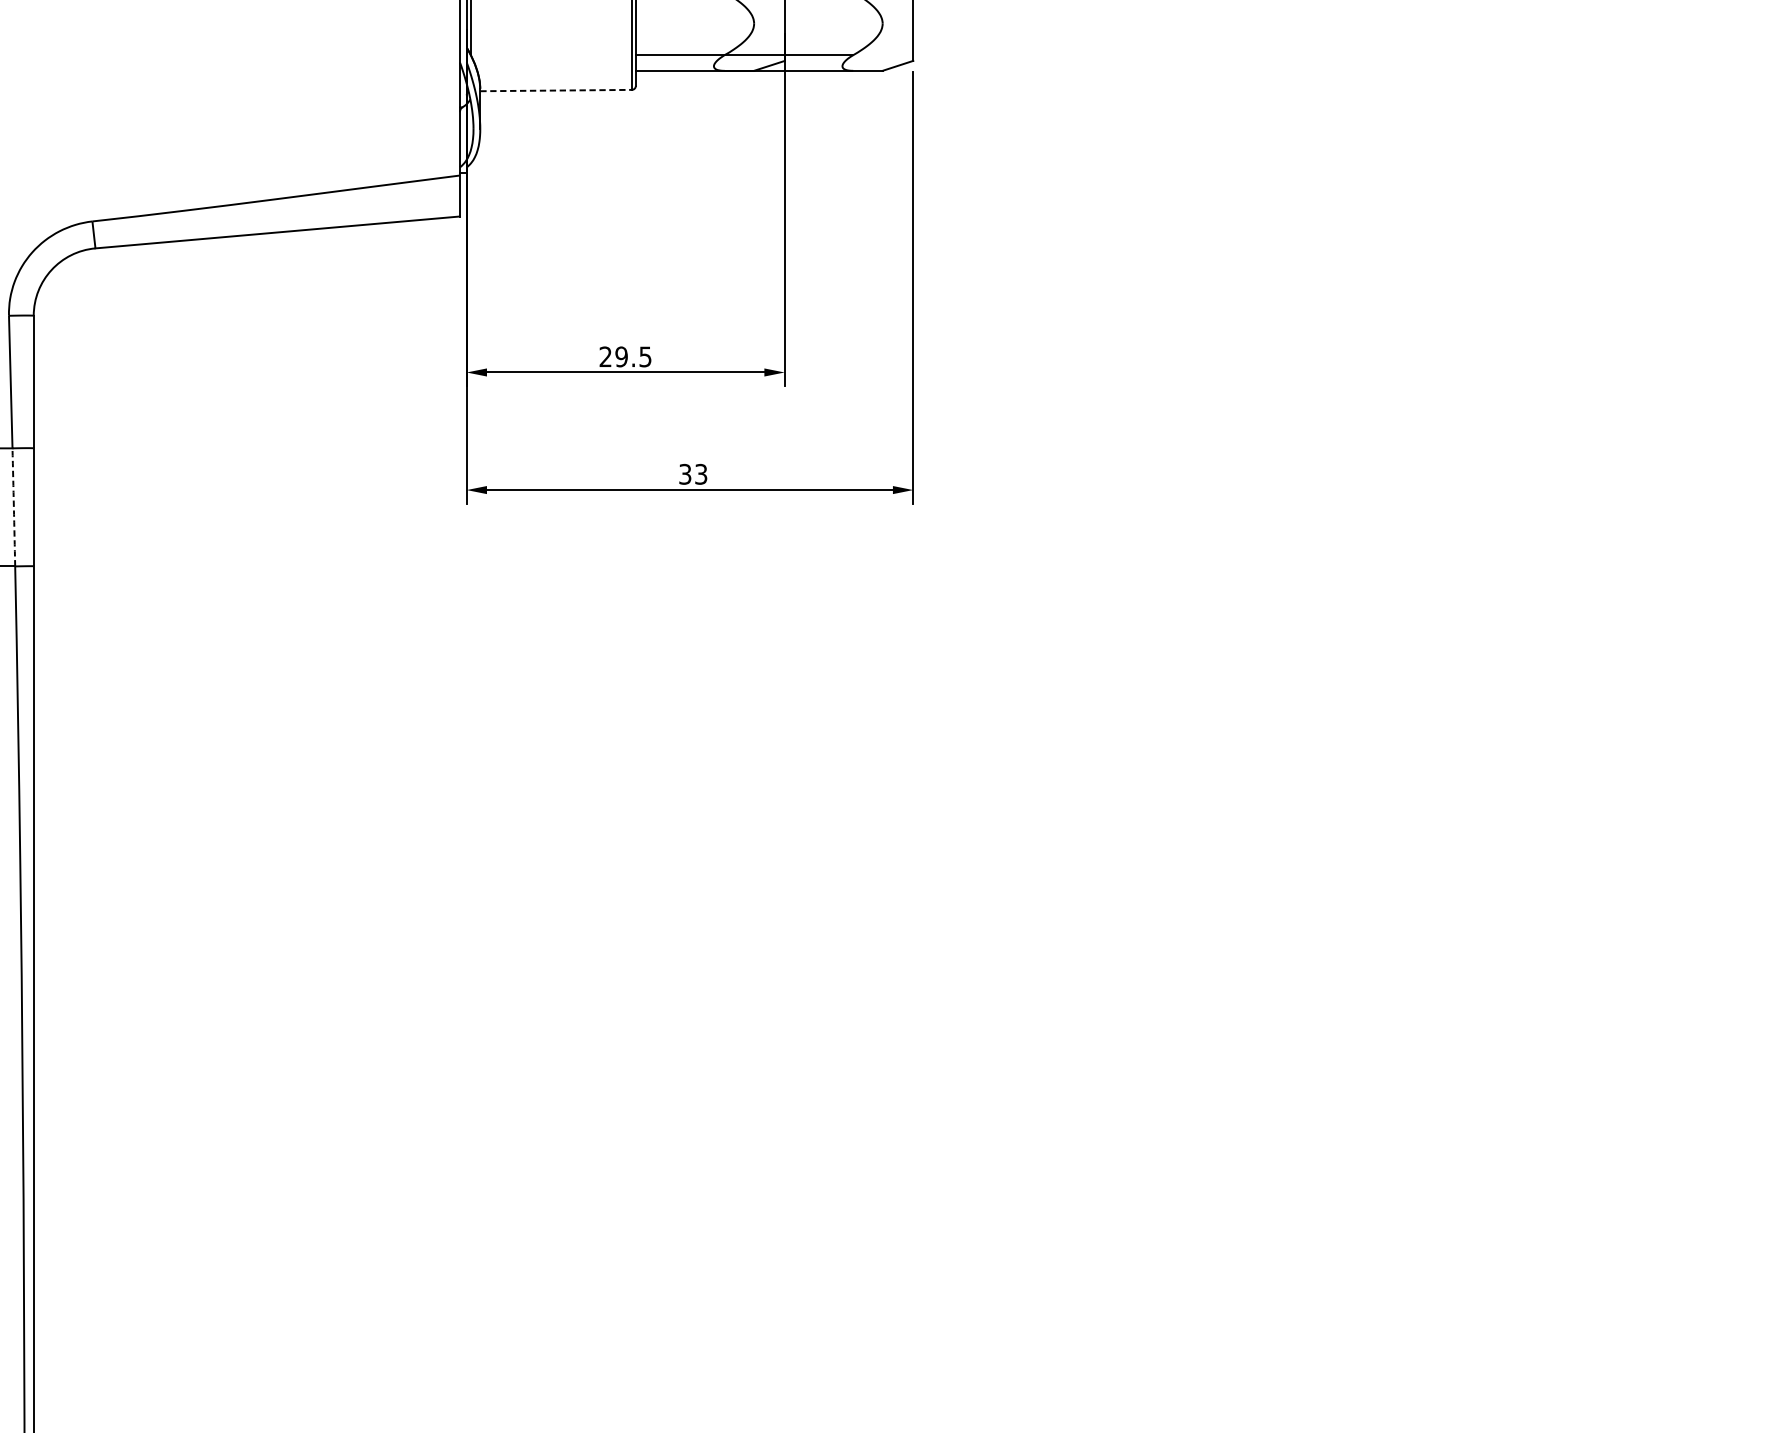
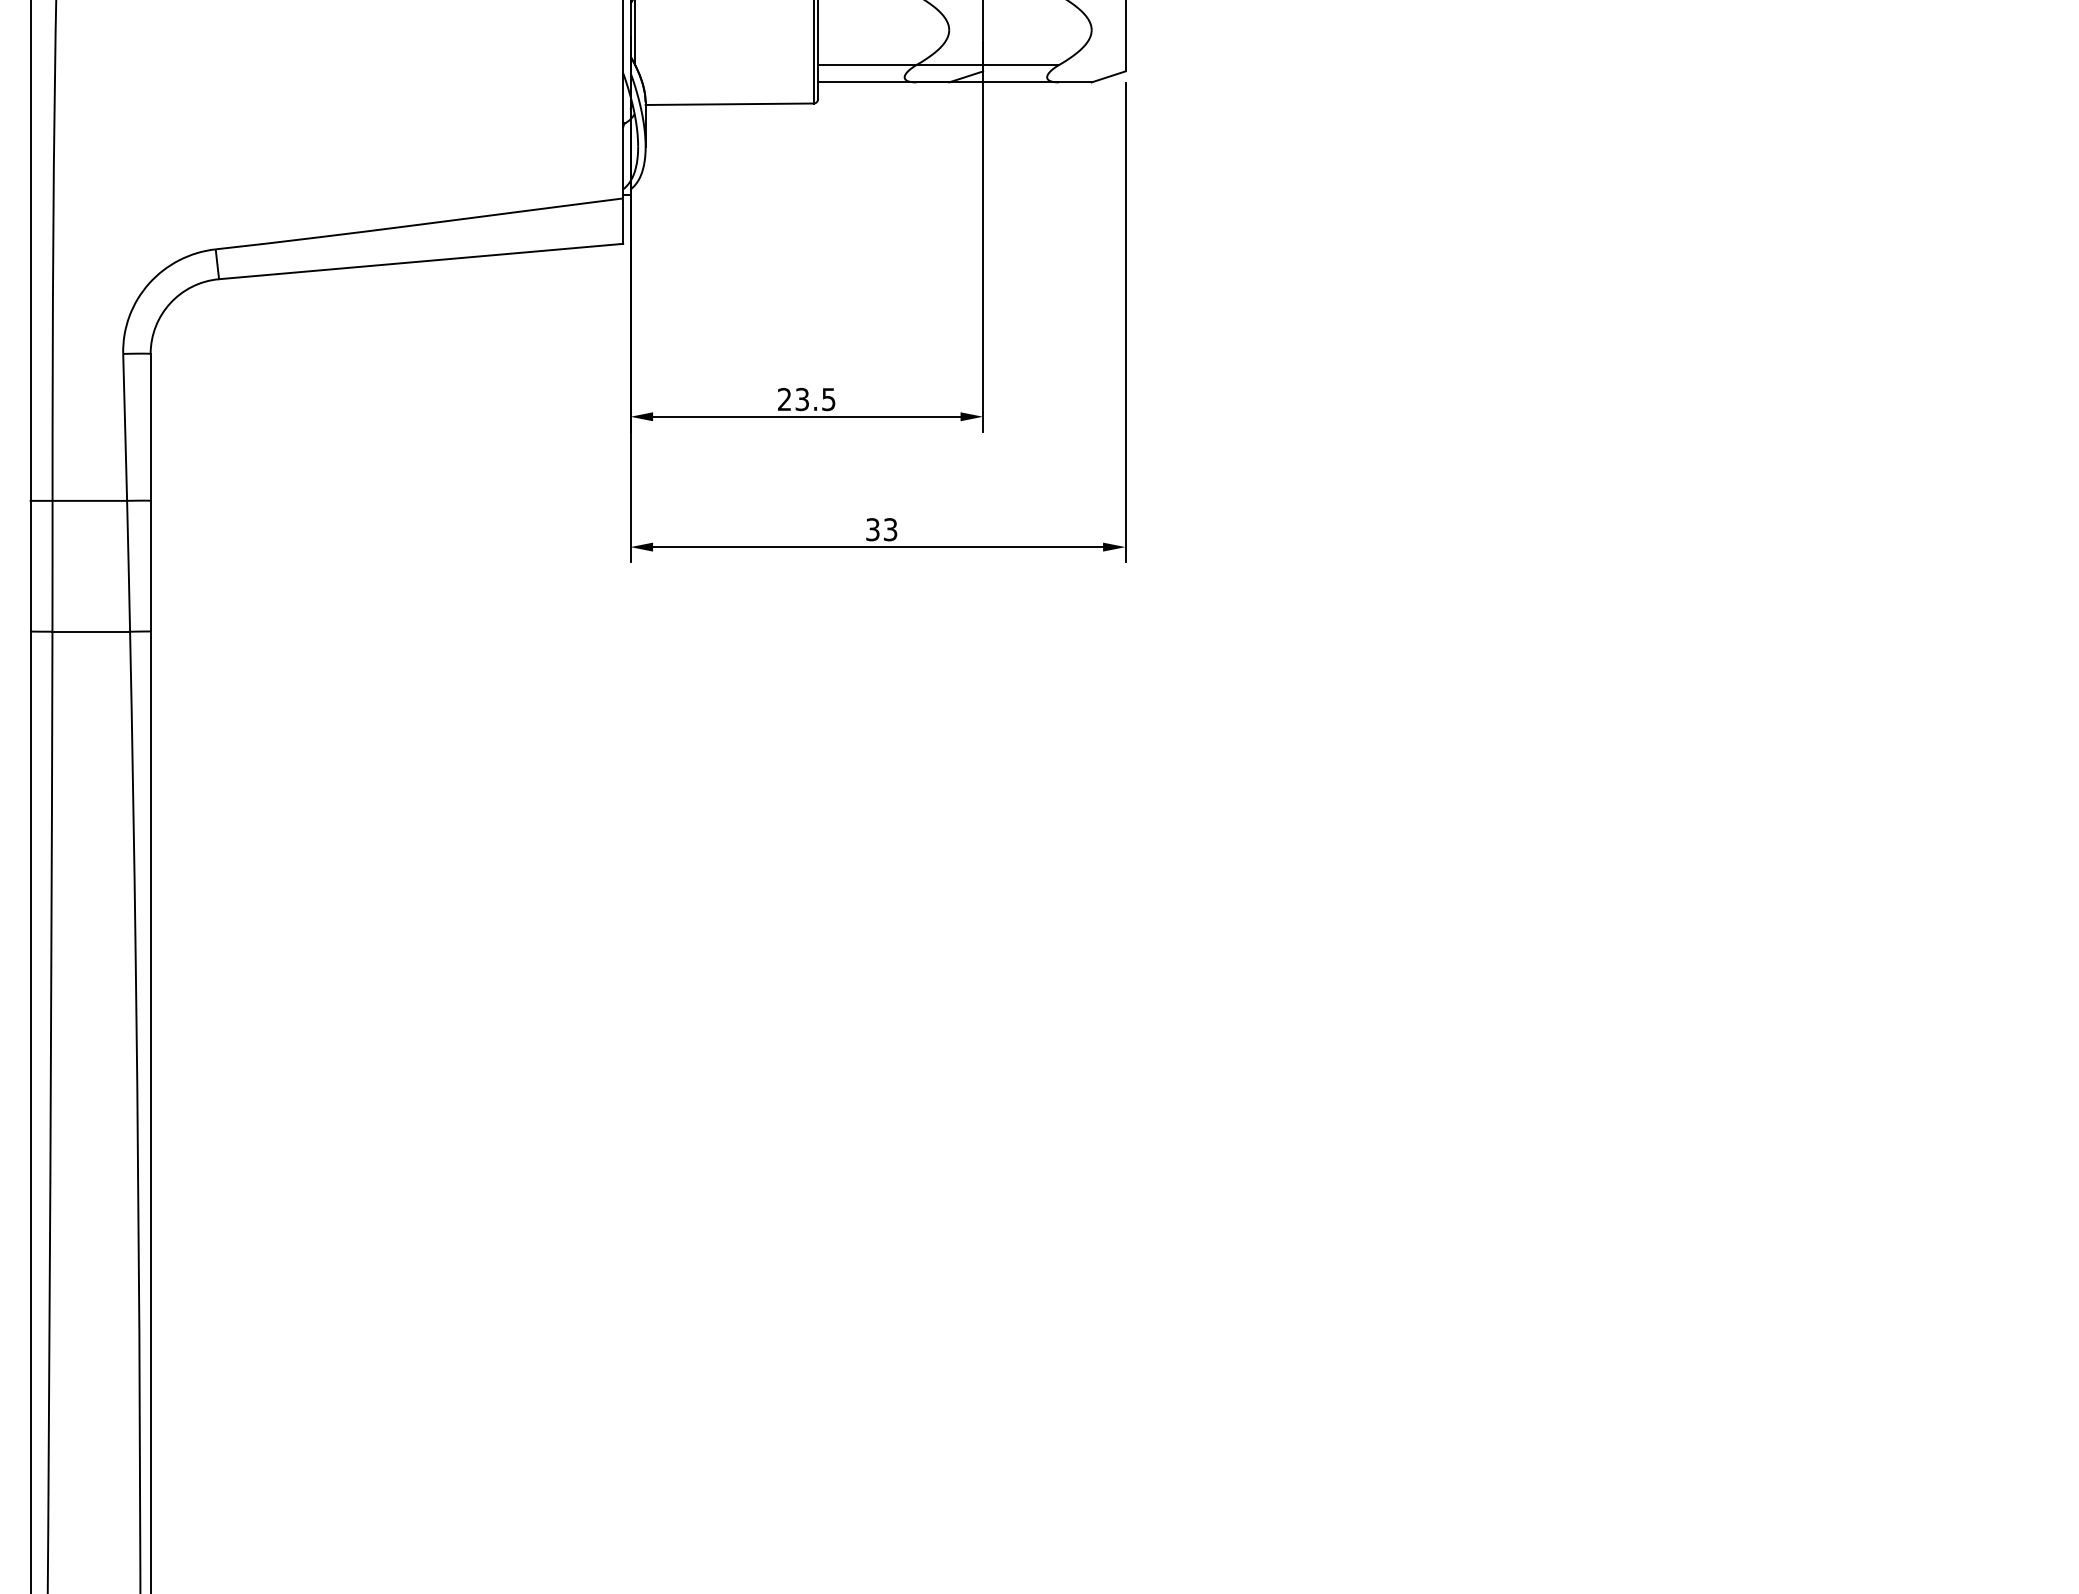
line: (556, 90) -> (730, 104), dashed -> solid
text: (621, 356) -> (802, 399), 29.5 -> 23.5
arc: (13, 507) -> (128, 566), dashed -> solid

